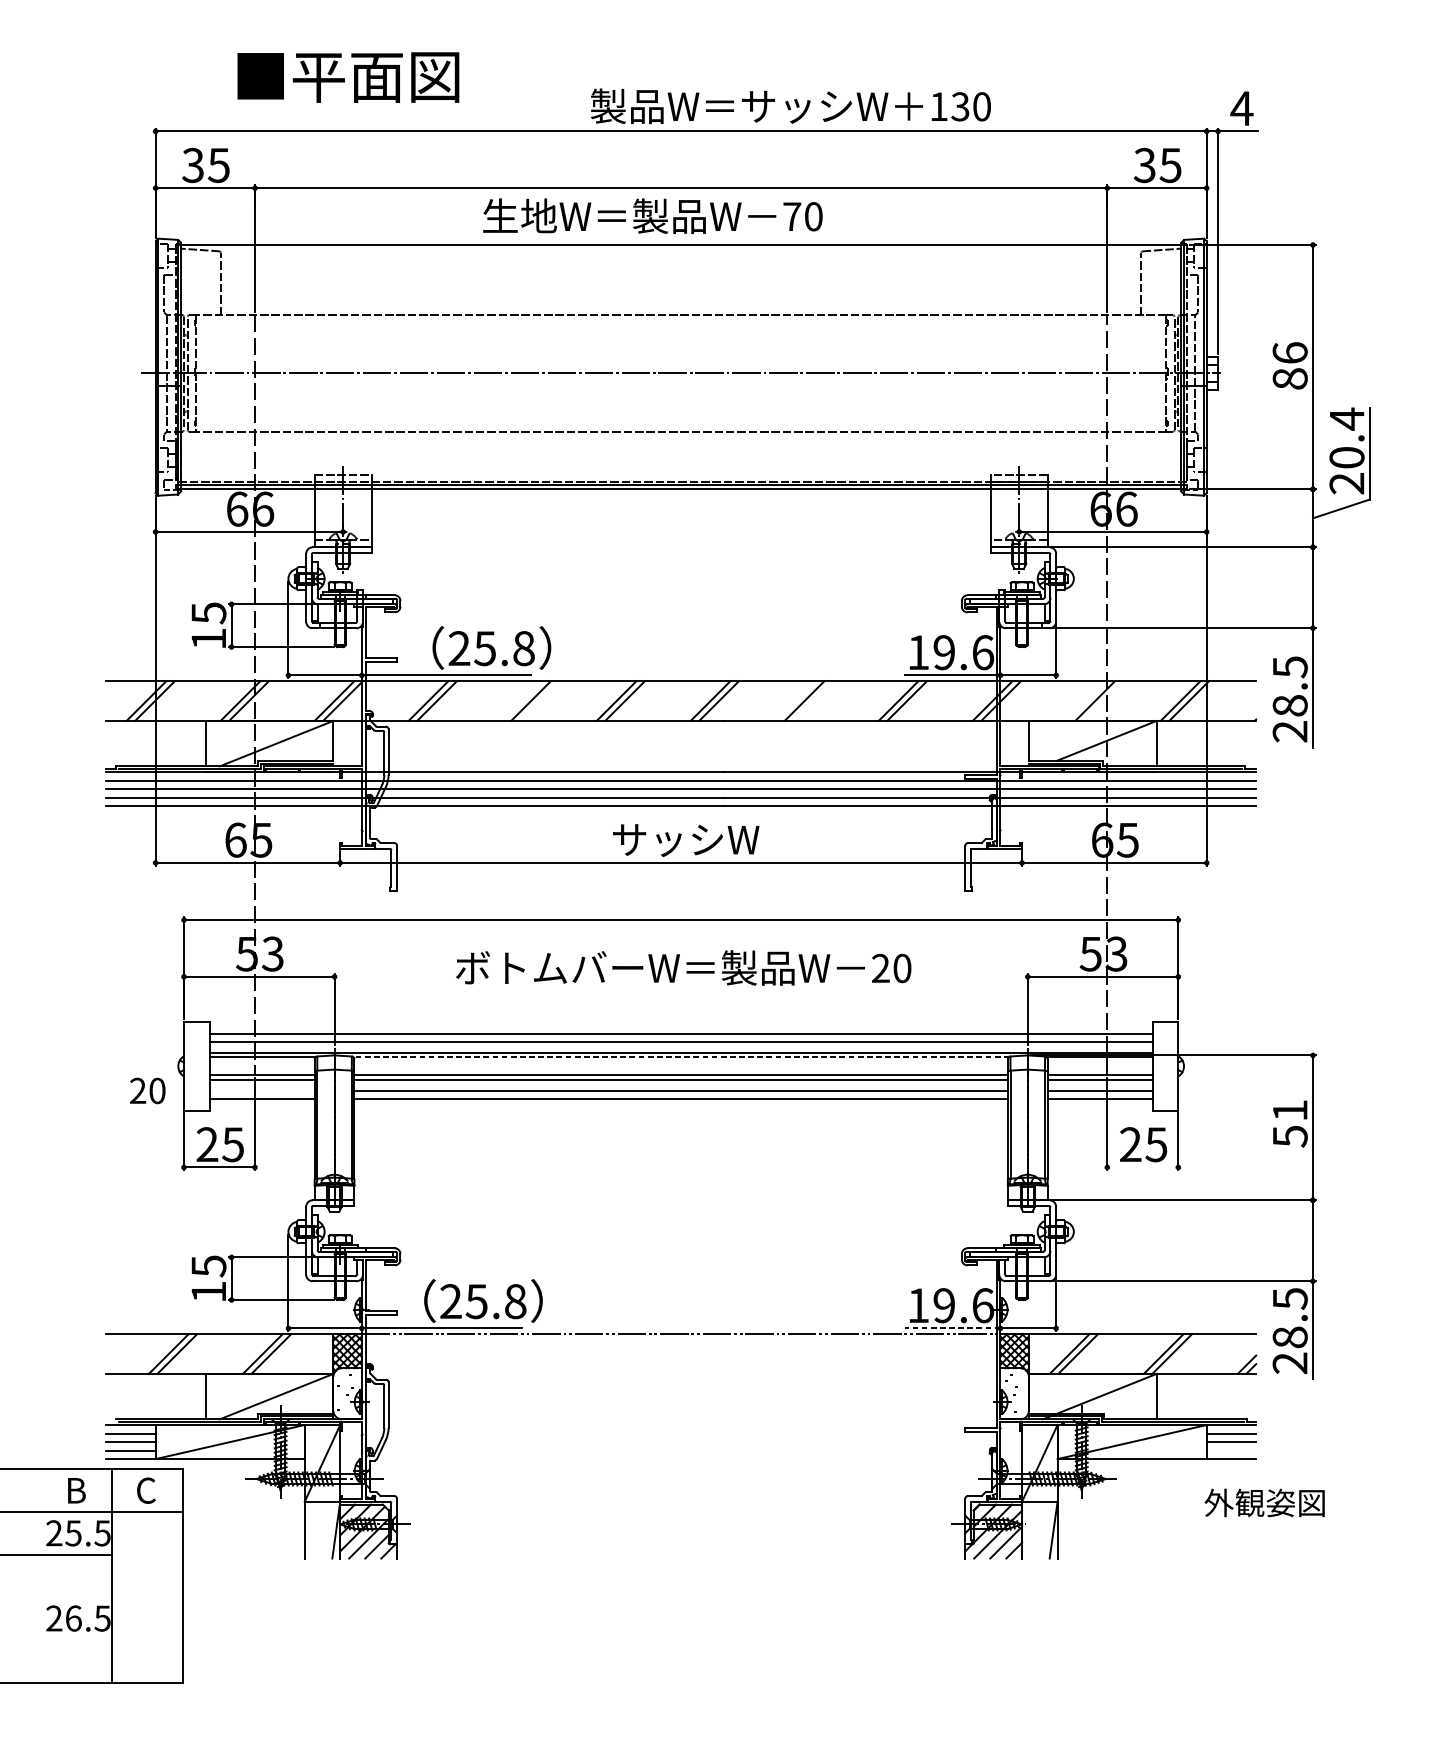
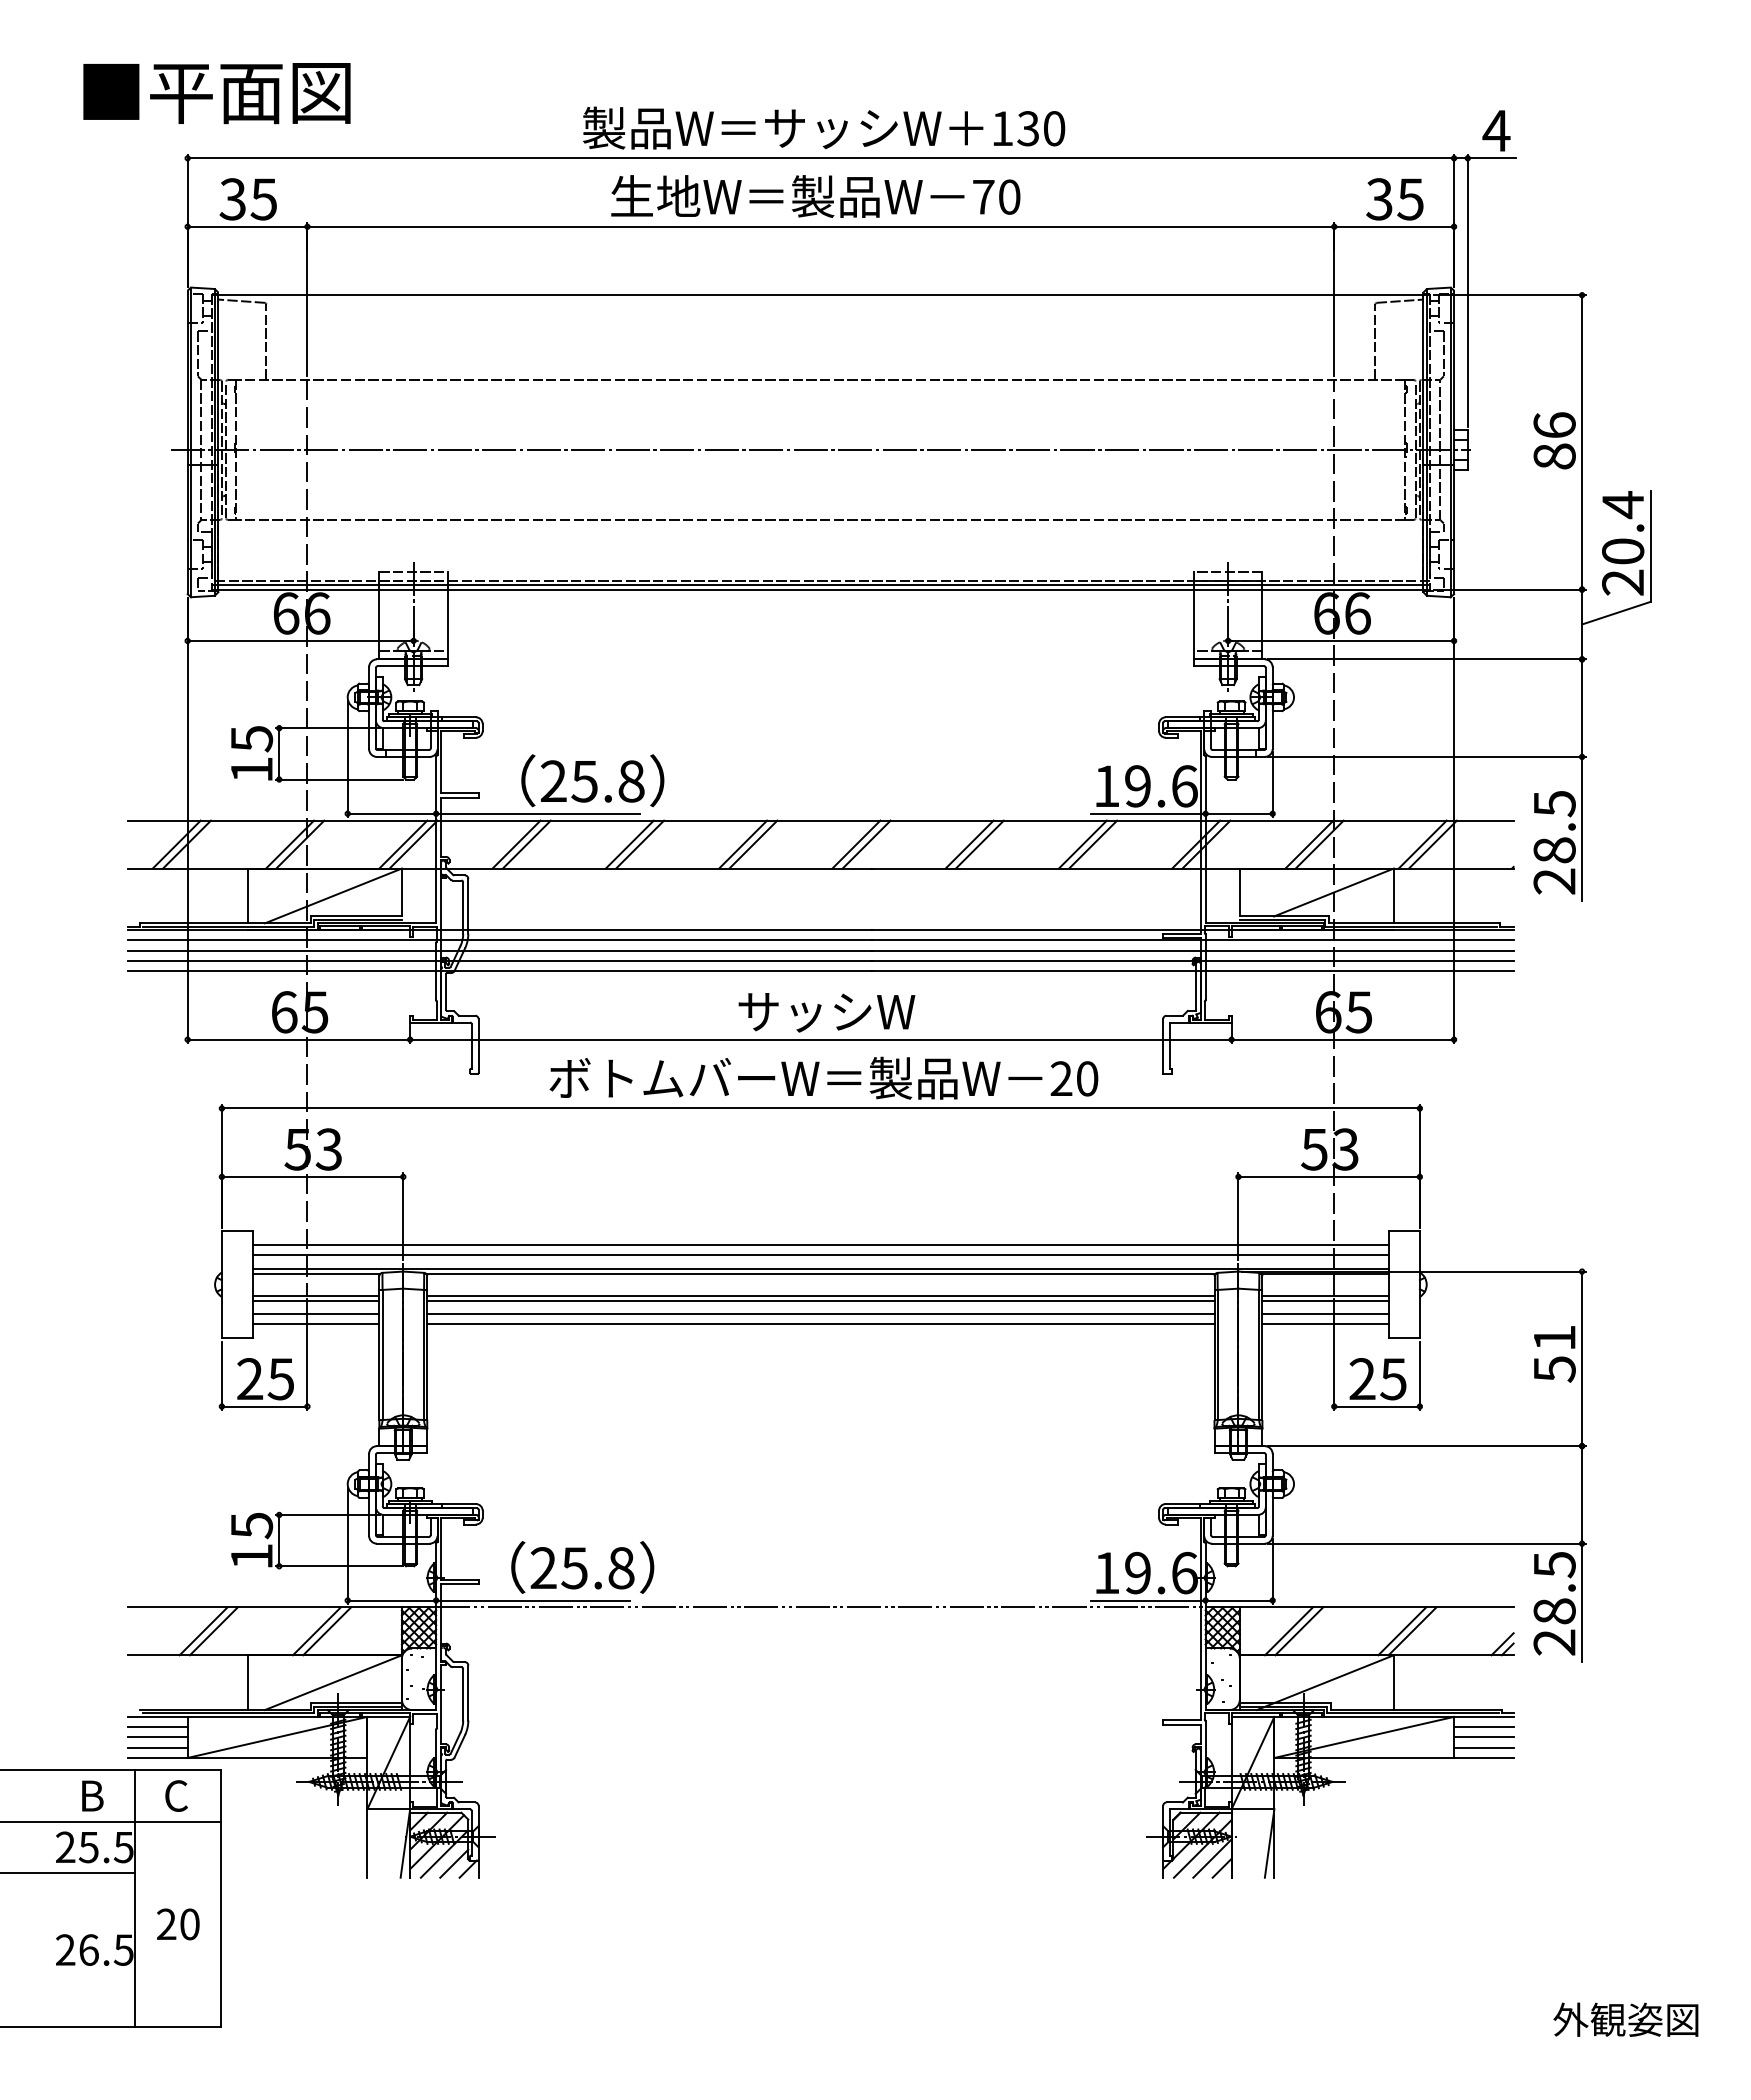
text: (348, 77) -> (216, 93), moved
text: (791, 105) -> (824, 127), moved
text: (652, 216) -> (815, 196), moved
line: (522, 700) -> (629, 844), added
line: (812, 700) -> (979, 844), added
line: (1086, 700) -> (1309, 844), added
text: (683, 967) -> (823, 1077), moved
line: (680, 1057) -> (820, 1273), dashed -> solid
text: (147, 1091) -> (178, 1924), moved
line: (261, 1091) -> (315, 1314), added
line: (1142, 1167) -> (1376, 1406), added
line: (952, 1328) -> (1147, 1600), dashed -> solid
line: (1231, 1450) -> (1483, 1747), added
text: (1264, 1502) -> (1625, 2019), moved

